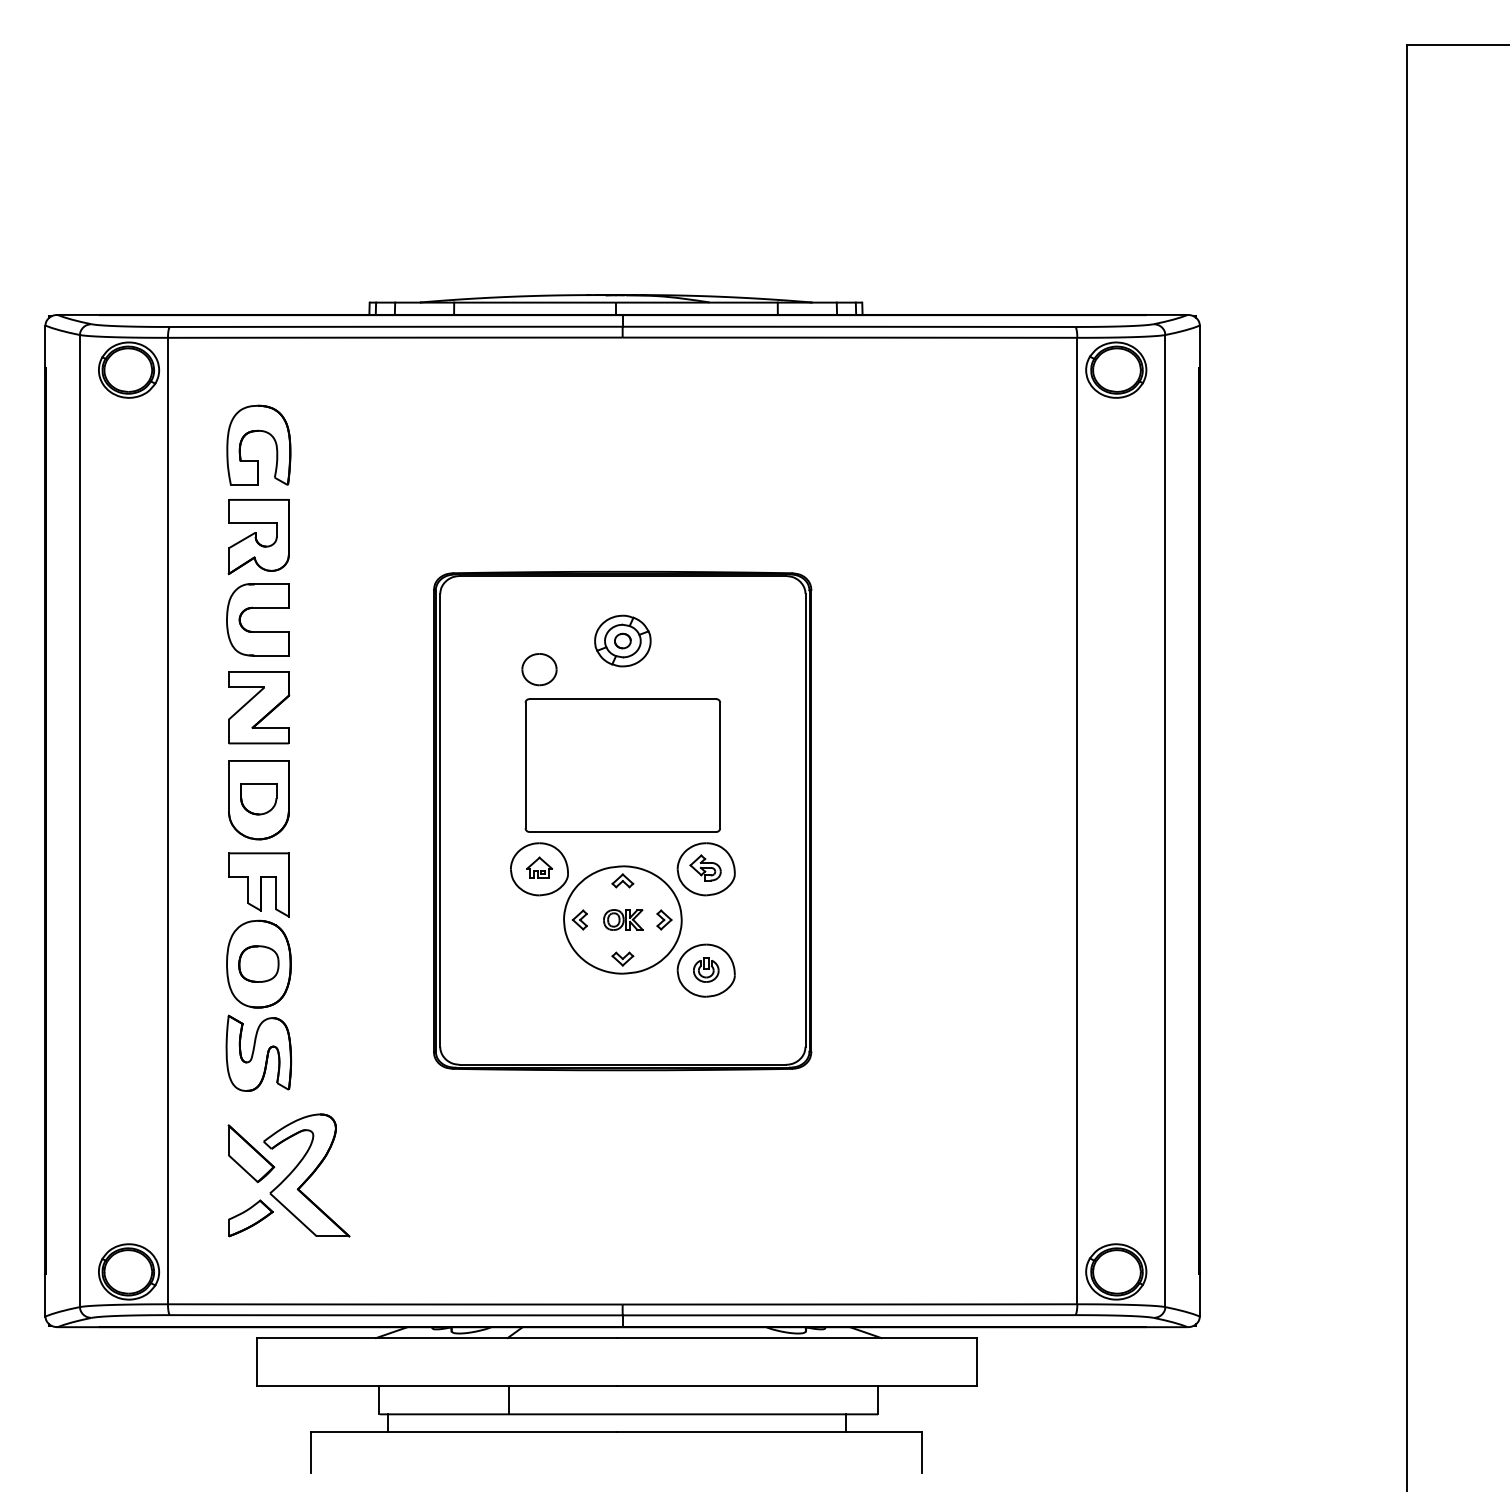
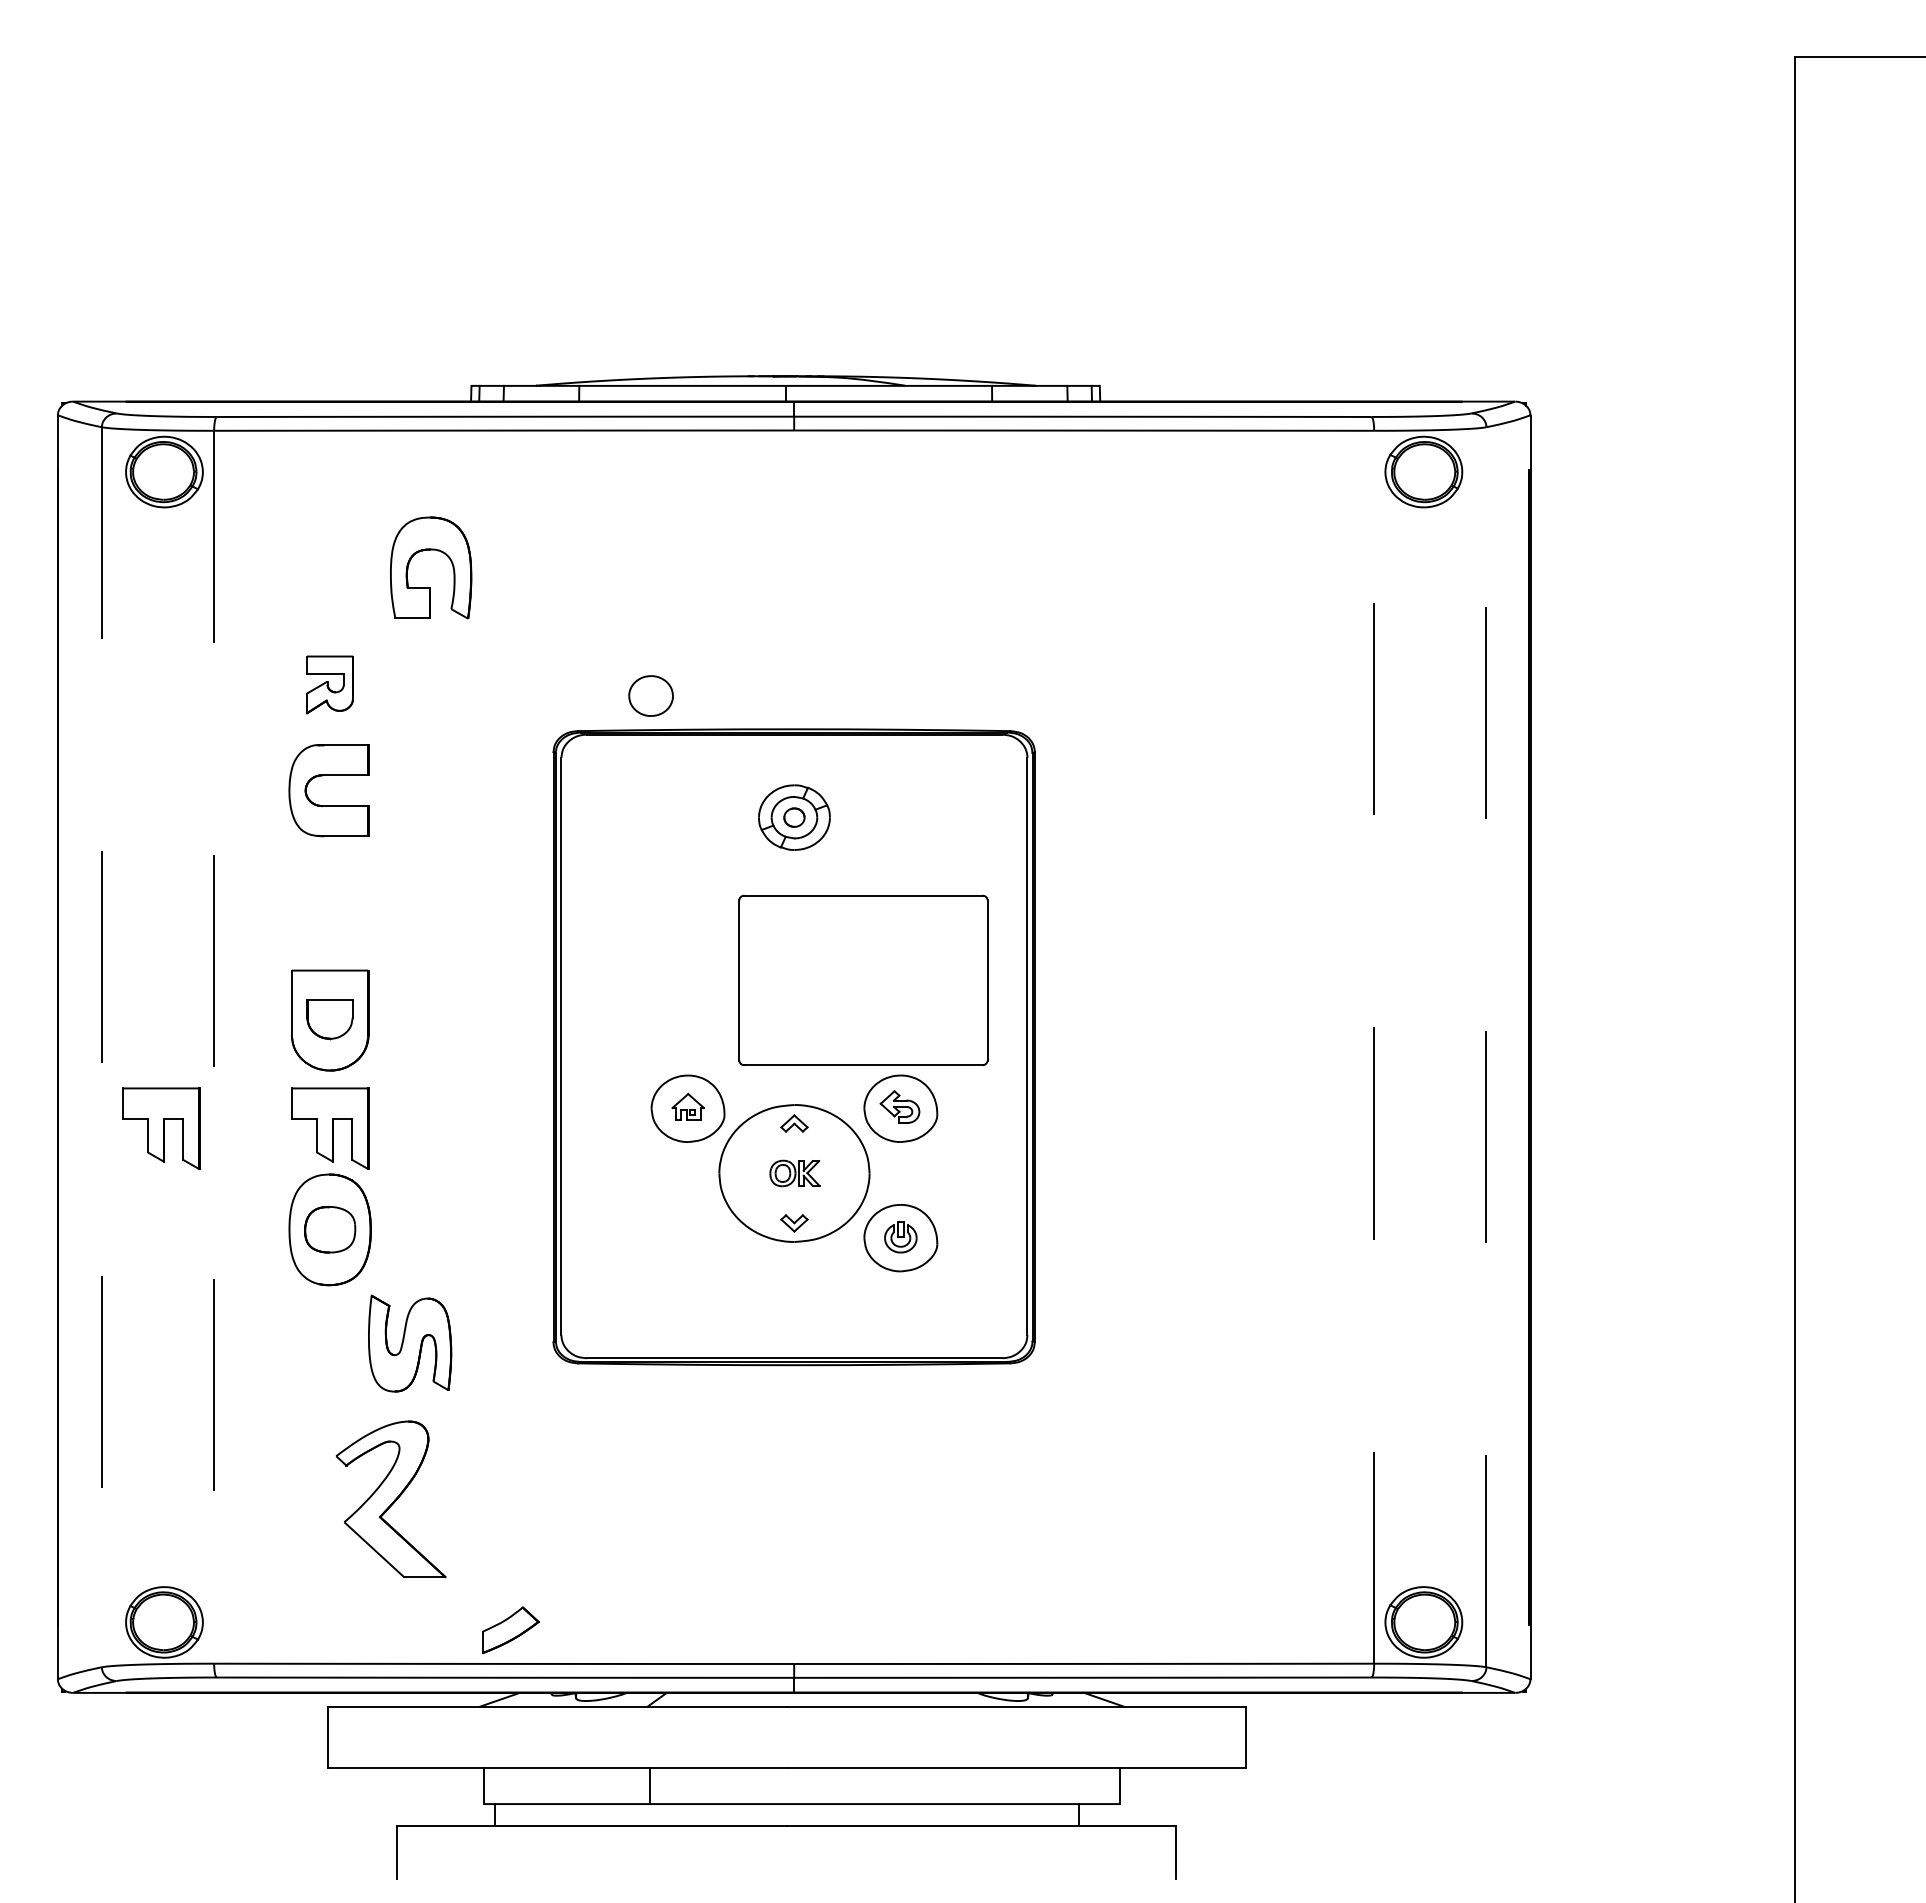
part: (259, 431) -> (431, 550), moved
part: (258, 536) -> (329, 684), size x0.6
part: (539, 669) -> (650, 695), moved
part: (259, 707) -> (330, 902), removed
part: (622, 764) -> (863, 979), moved
line: (1077, 820) -> (1374, 1046), solid -> dashed
line: (79, 821) -> (101, 1047), solid -> dashed
line: (168, 821) -> (214, 1047), solid -> dashed
line: (1165, 821) -> (1486, 1047), solid -> dashed
part: (126, 884) -> (161, 1128), added
part: (579, 920) -> (739, 1173), removed
part: (664, 920) -> (847, 1173), removed
part: (259, 1053) -> (410, 1343), moved
part: (251, 1153) -> (320, 1471), removed
part: (250, 1217) -> (510, 1629), moved

